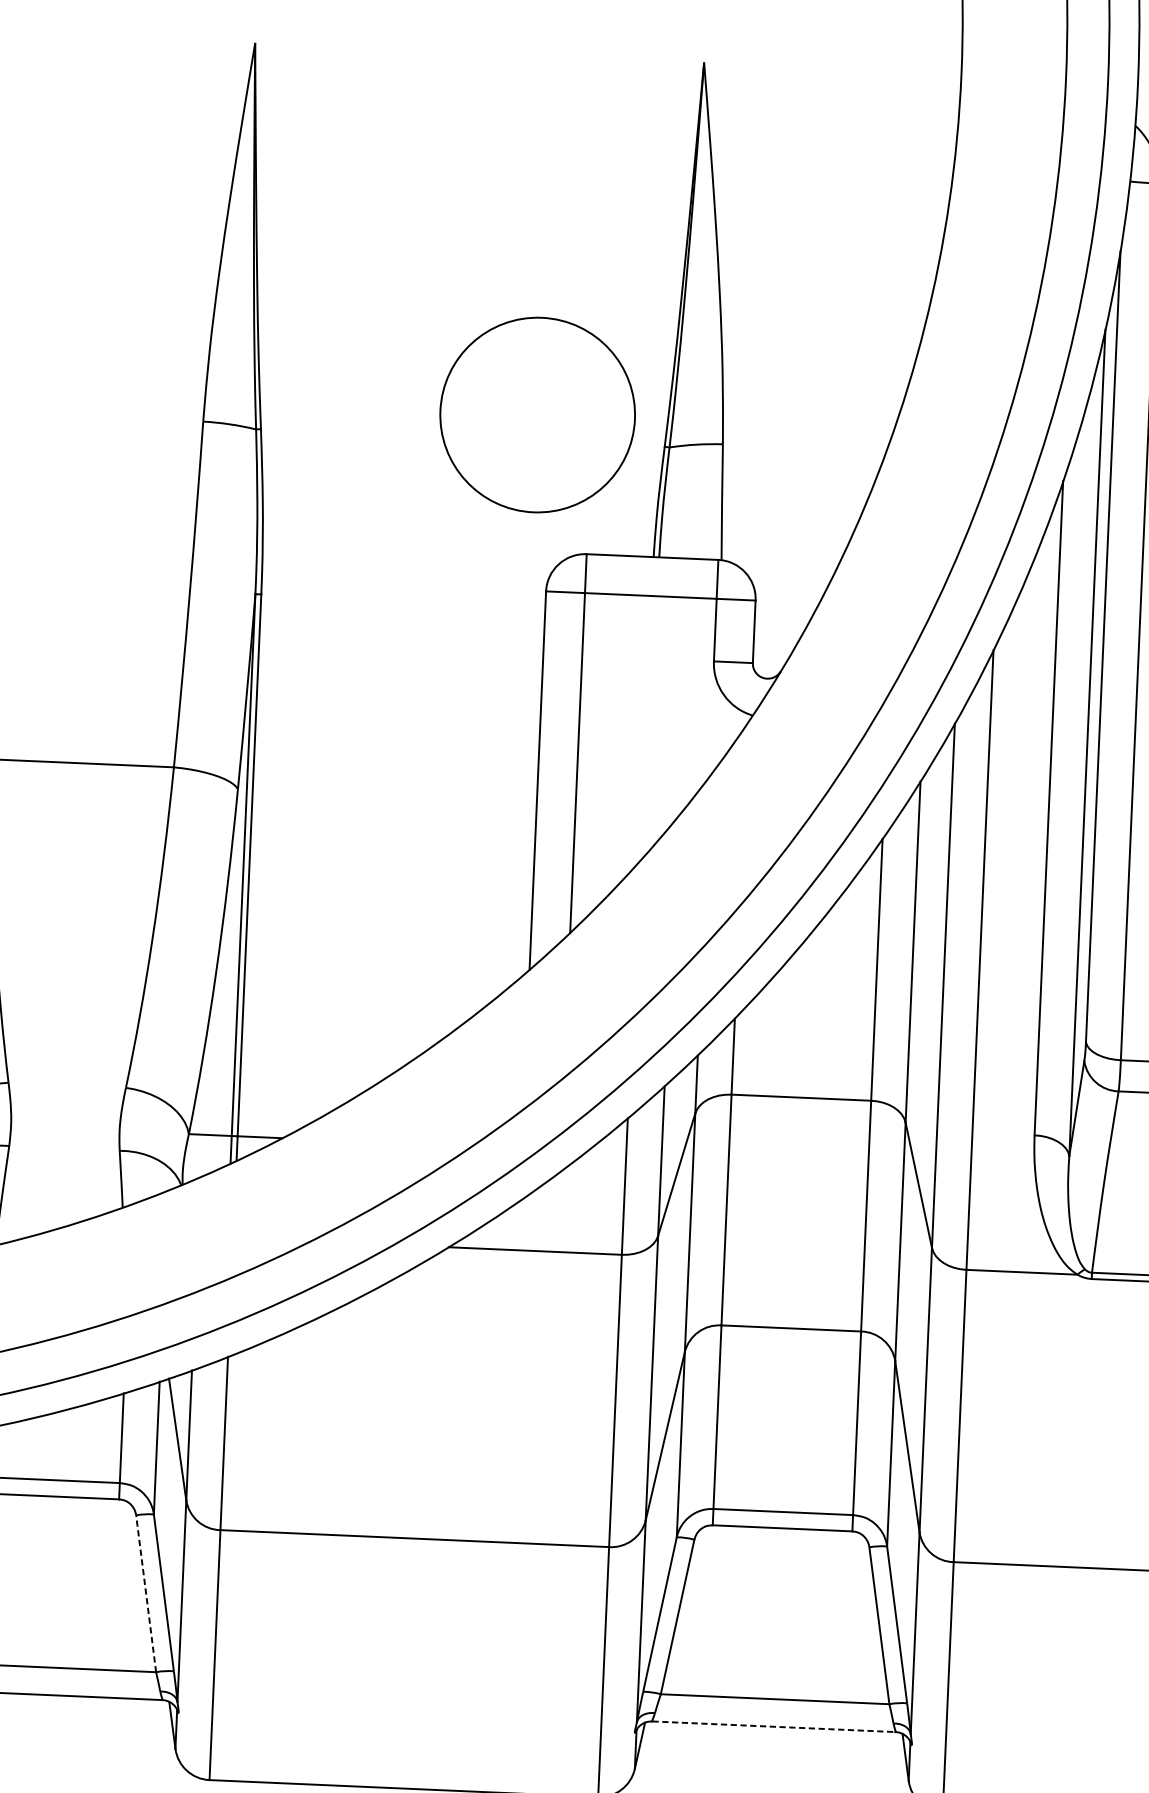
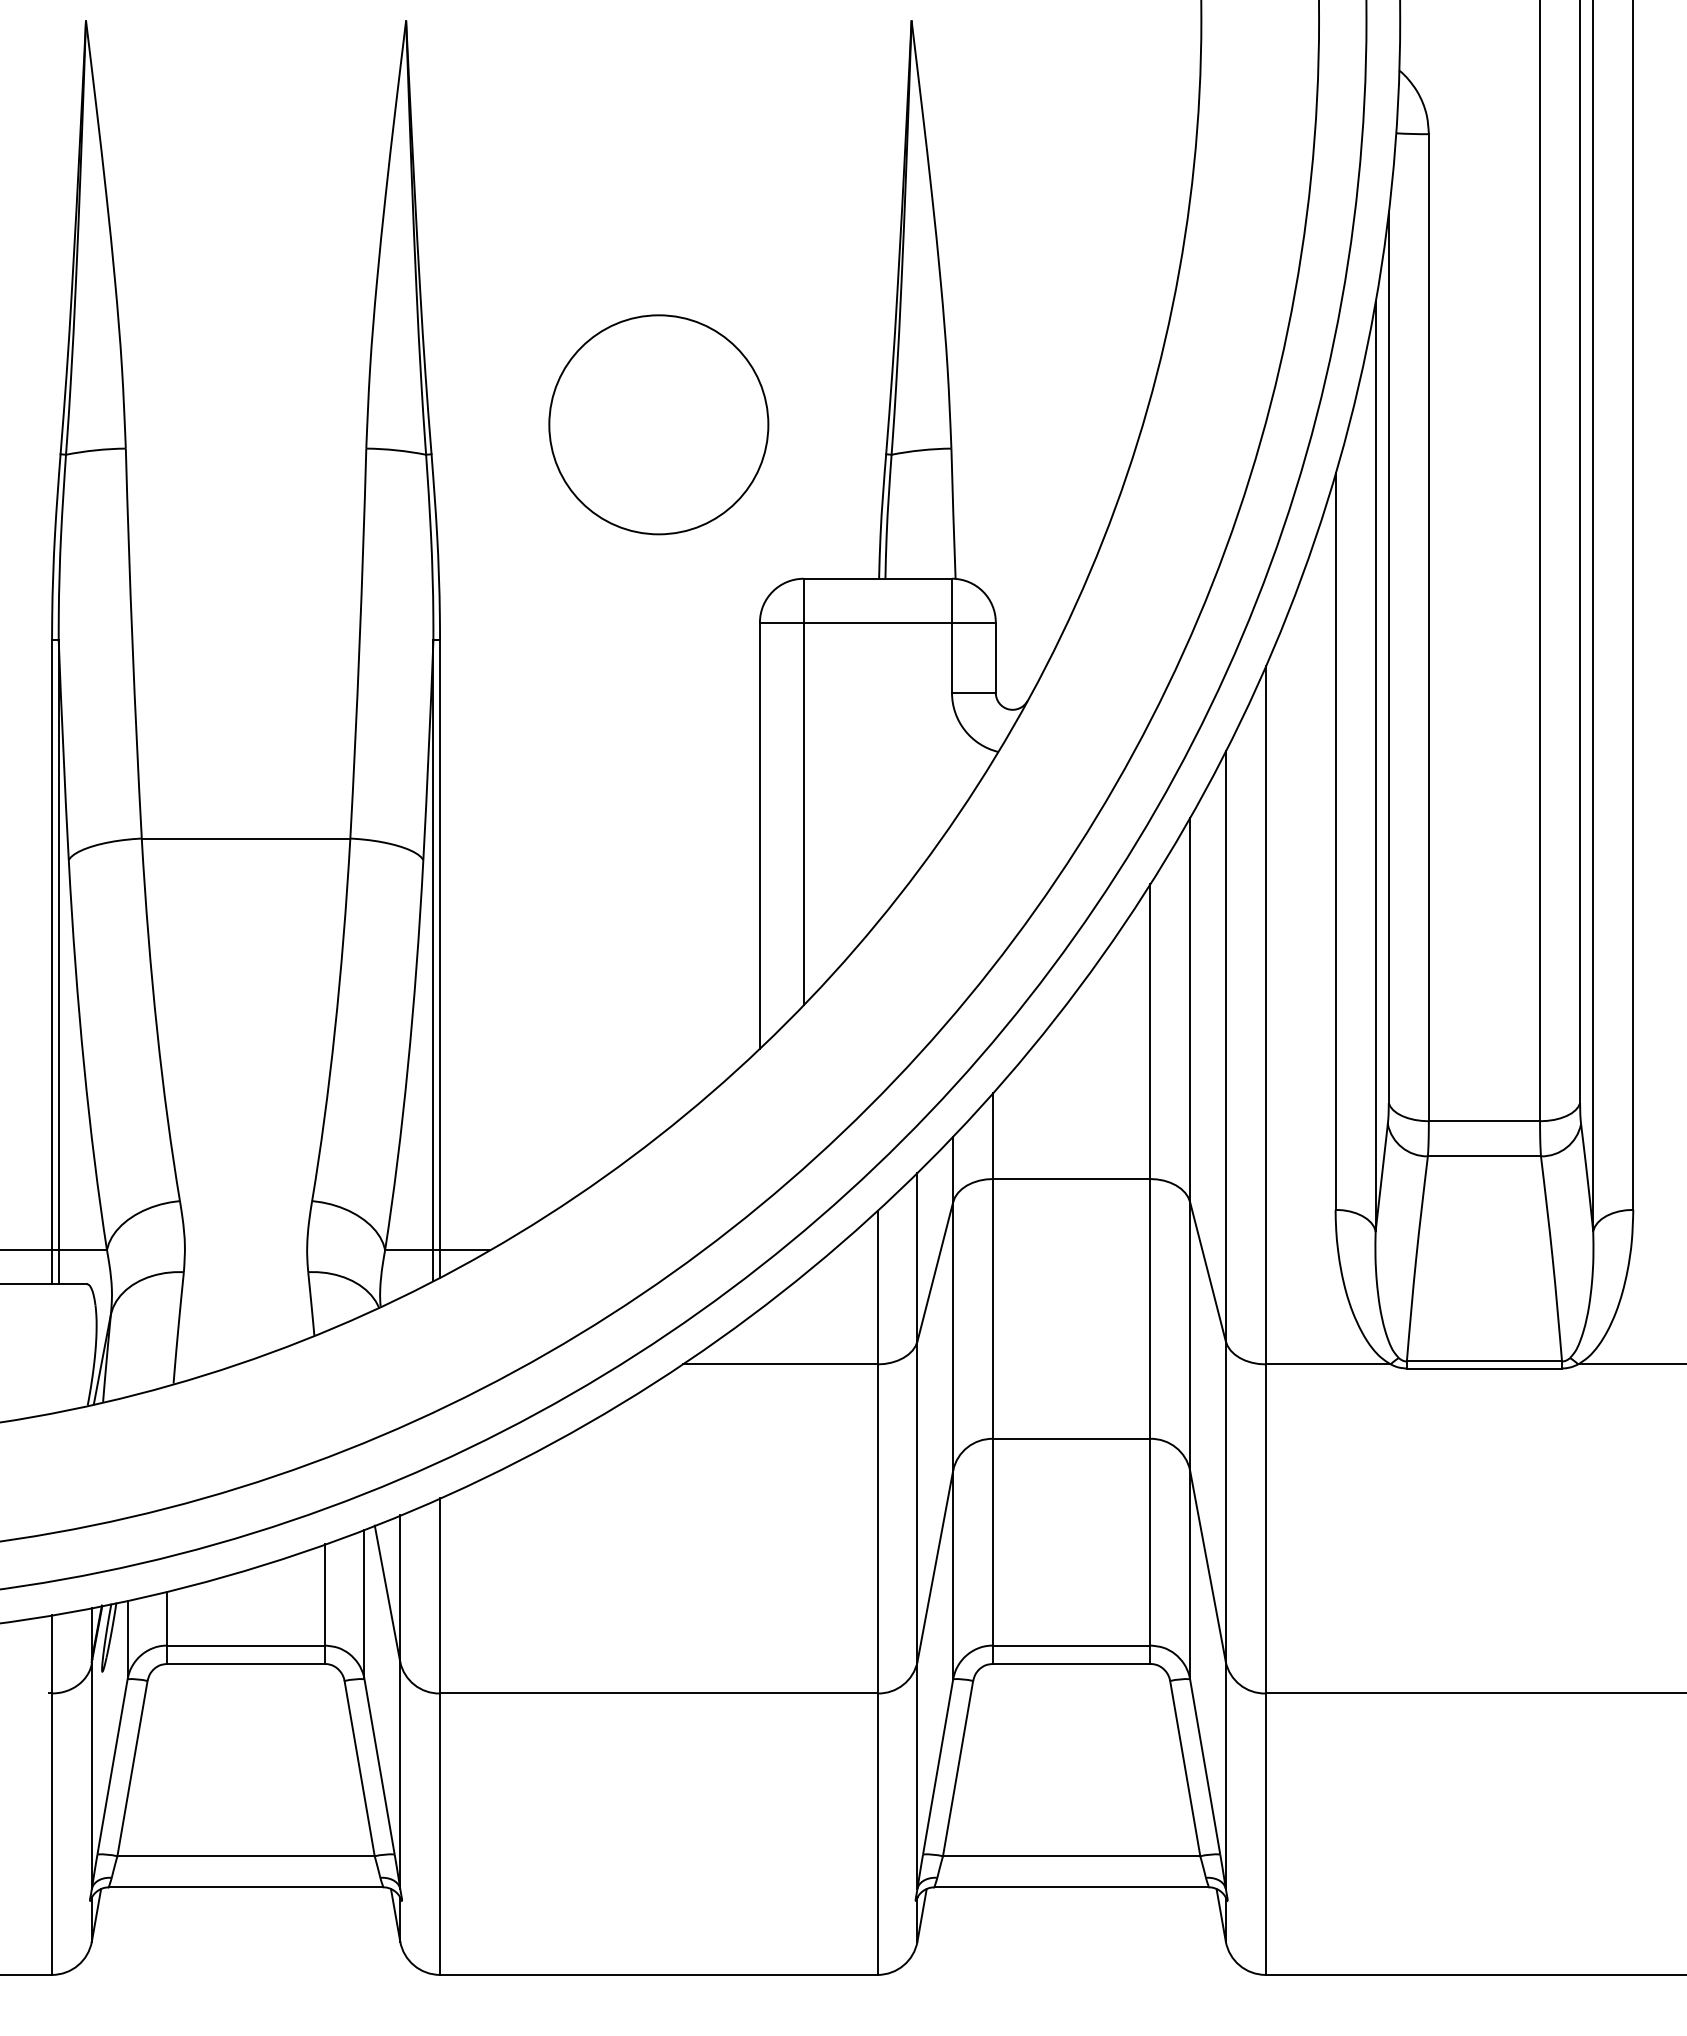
circle: (537, 414) -> (658, 424), moved
line: (146, 1593) -> (359, 1768), dashed -> solid
line: (773, 1726) -> (1071, 1887), dashed -> solid

